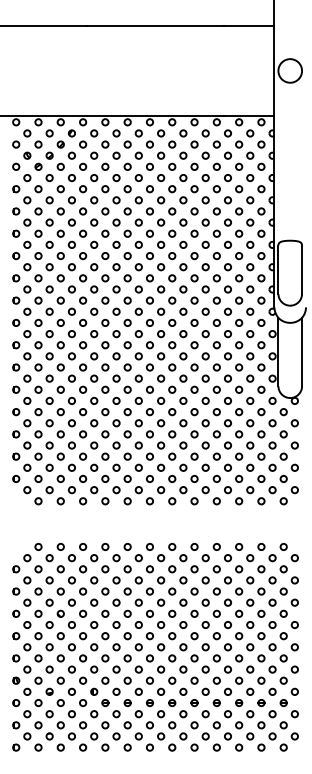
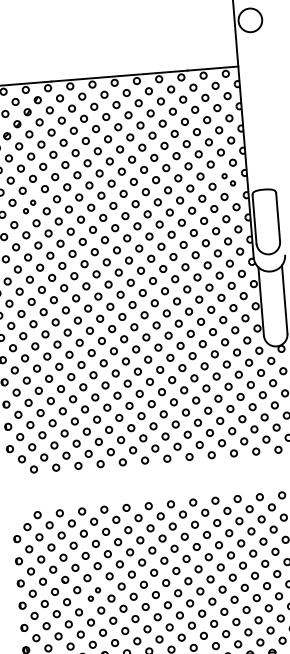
part: (255, 227) -> (228, 179), size x0.7
part: (54, 238) -> (28, 206), size x0.7
part: (88, 630) -> (94, 594), size x0.7

